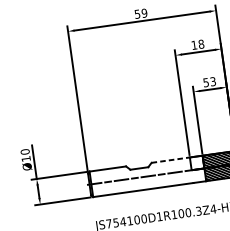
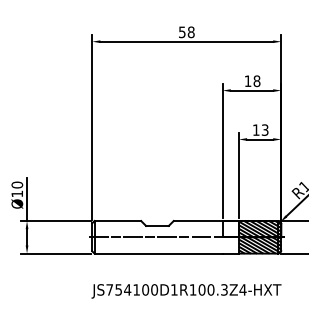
text: (143, 13) -> (190, 32), 59 -> 58
text: (205, 82) -> (255, 129), 53 -> 13
line: (171, 160) -> (198, 221), dashed -> solid

